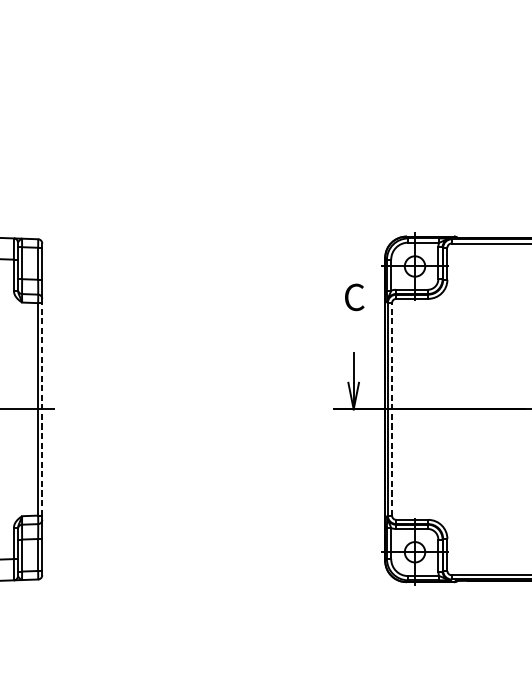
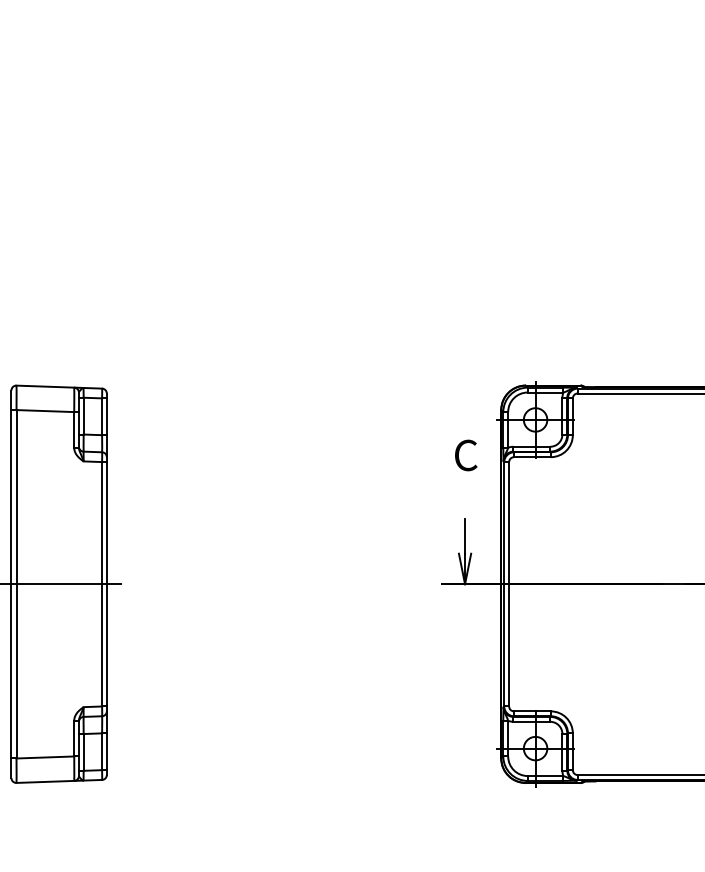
line: (41, 408) -> (106, 583), dashed -> solid
line: (392, 408) -> (509, 583), dashed -> solid

